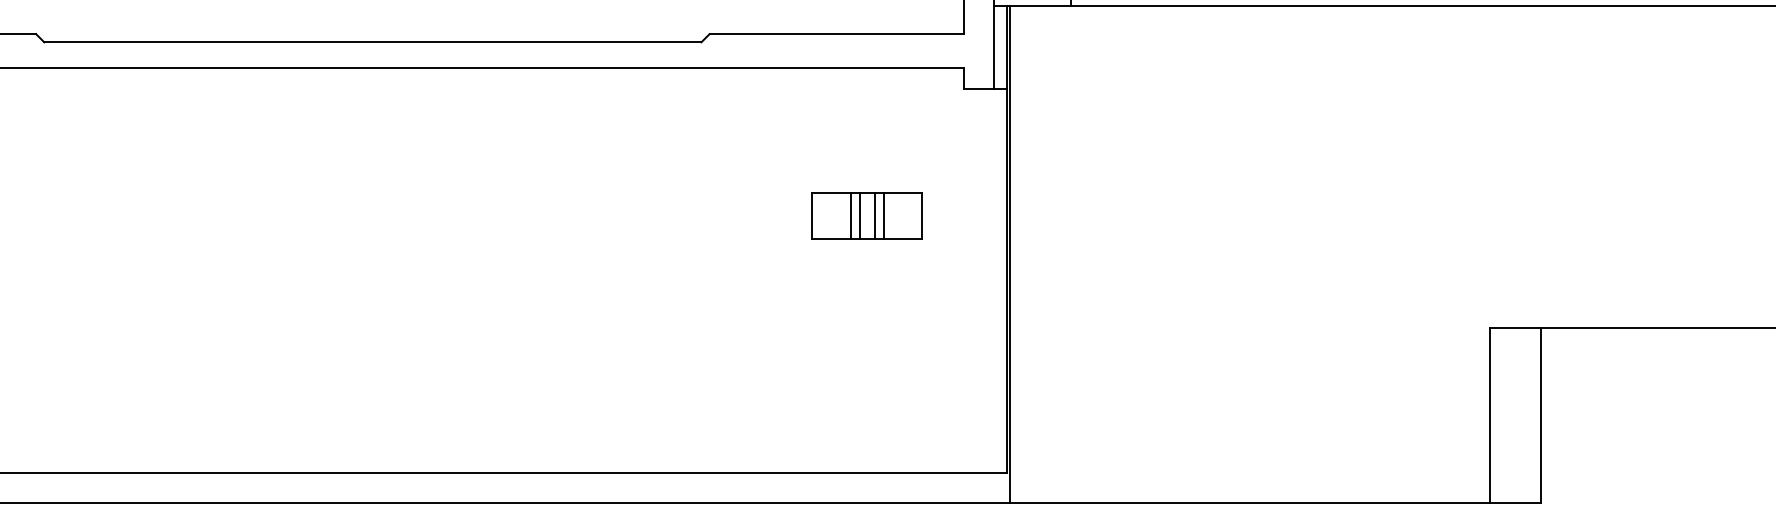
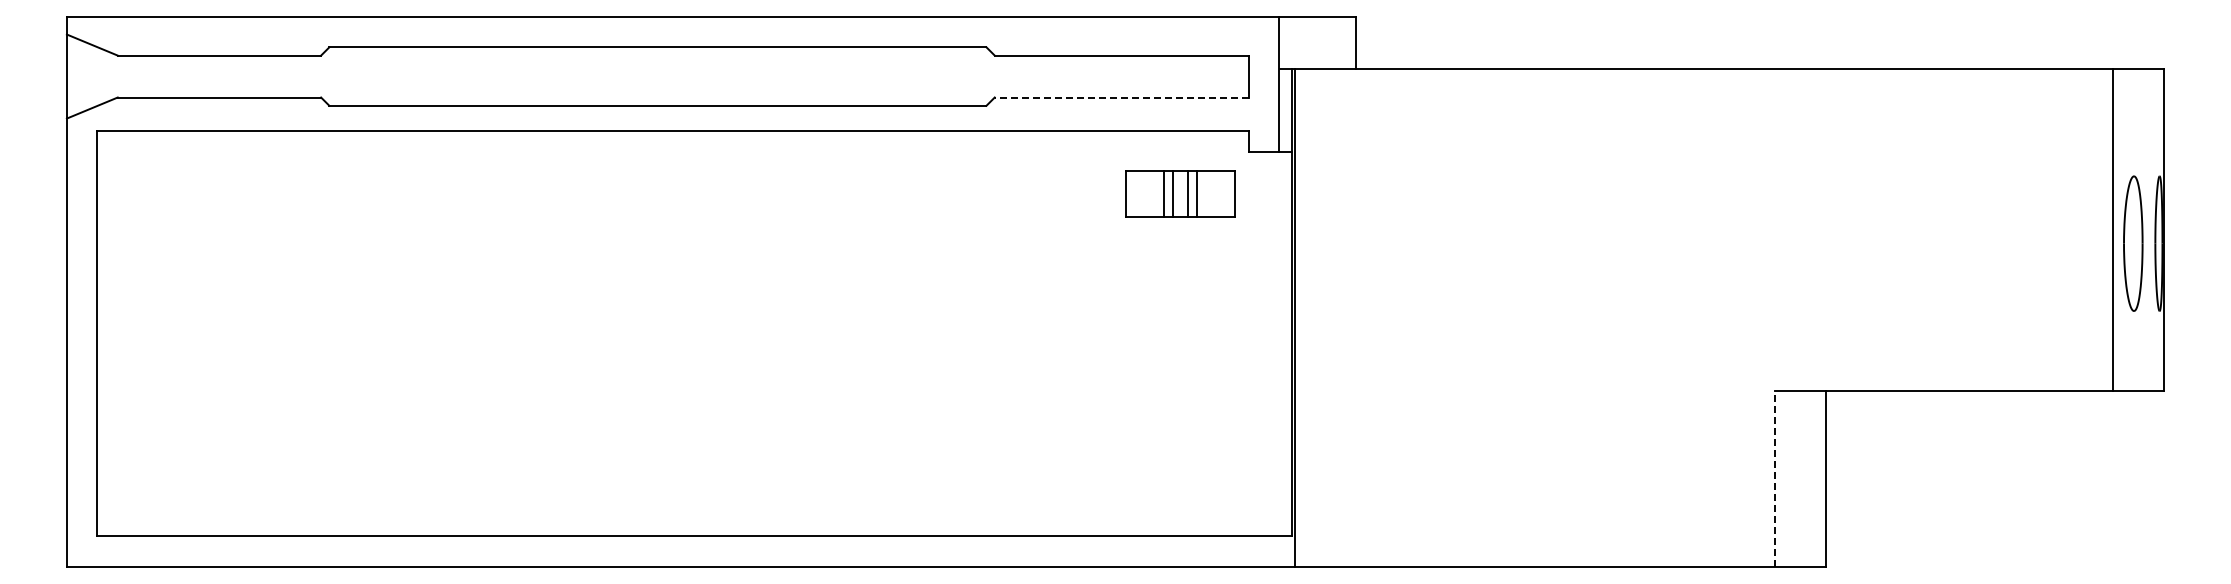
line: (836, 34) -> (1121, 97), solid -> dashed
part: (867, 215) -> (1180, 193), moved
line: (1489, 415) -> (1774, 478), solid -> dashed

